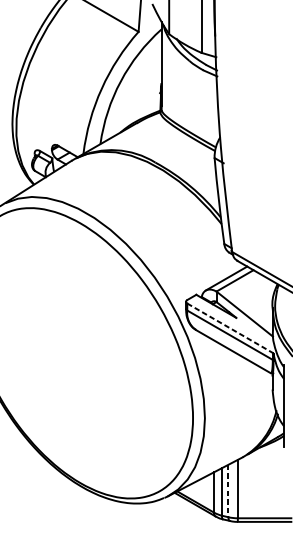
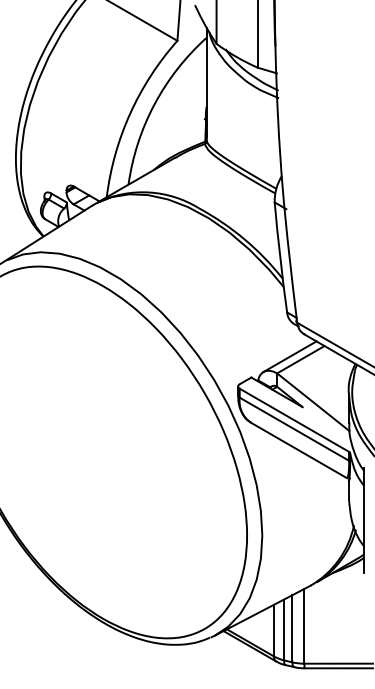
line: (230, 328) -> (294, 420), dashed -> solid
line: (228, 490) -> (292, 628), dashed -> solid

